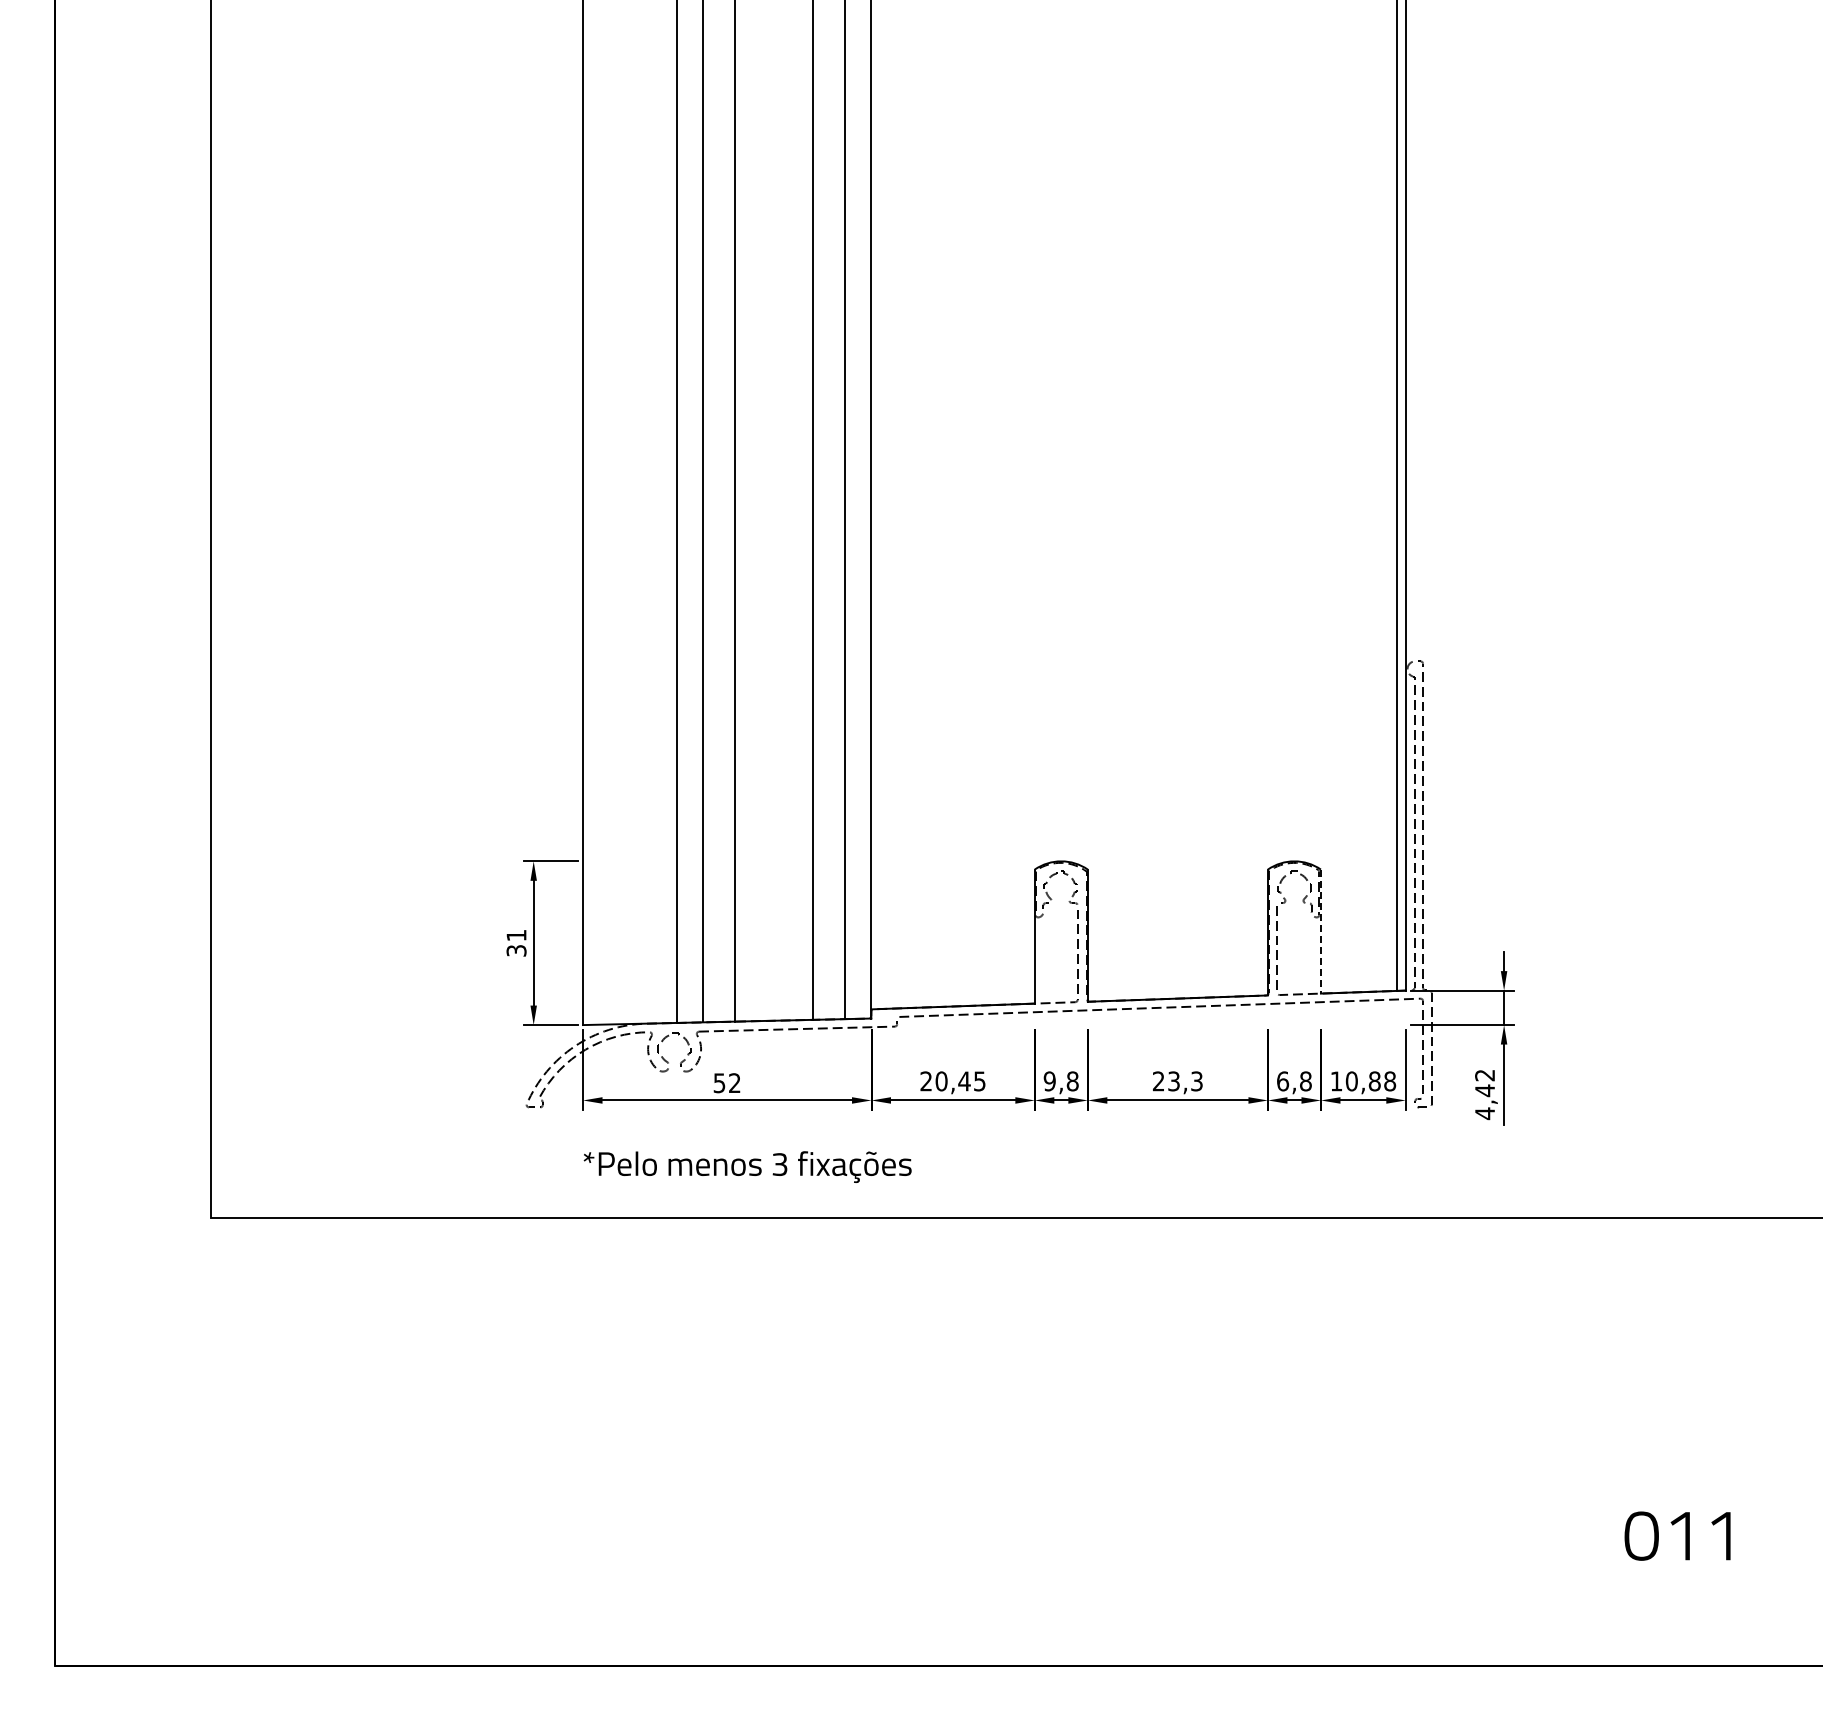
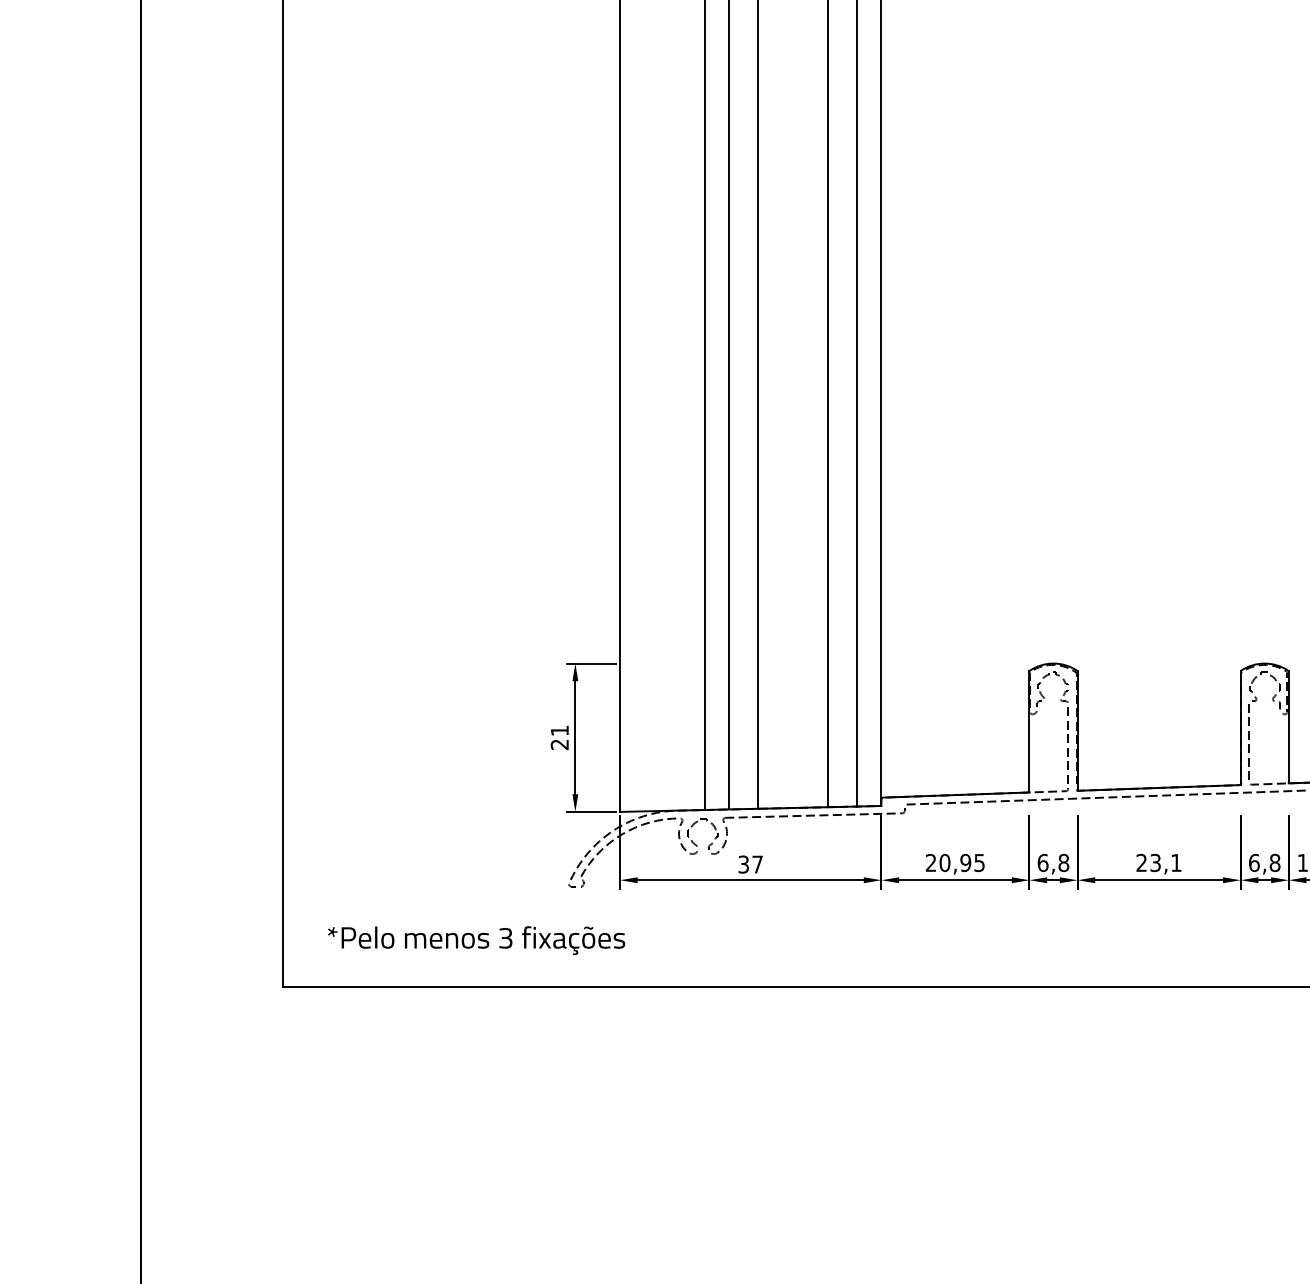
line: (1320, 932) -> (1288, 728), dashed -> solid
text: (516, 950) -> (559, 744), 31 -> 21
text: (964, 1081) -> (965, 863), 20,45 -> 20,95
text: (1049, 1081) -> (1042, 863), 9,8 -> 6,8
text: (1196, 1081) -> (1175, 863), 23,3 -> 23,1
text: (727, 1082) -> (750, 863), 52 -> 37
text: (747, 1166) -> (476, 940), moved

